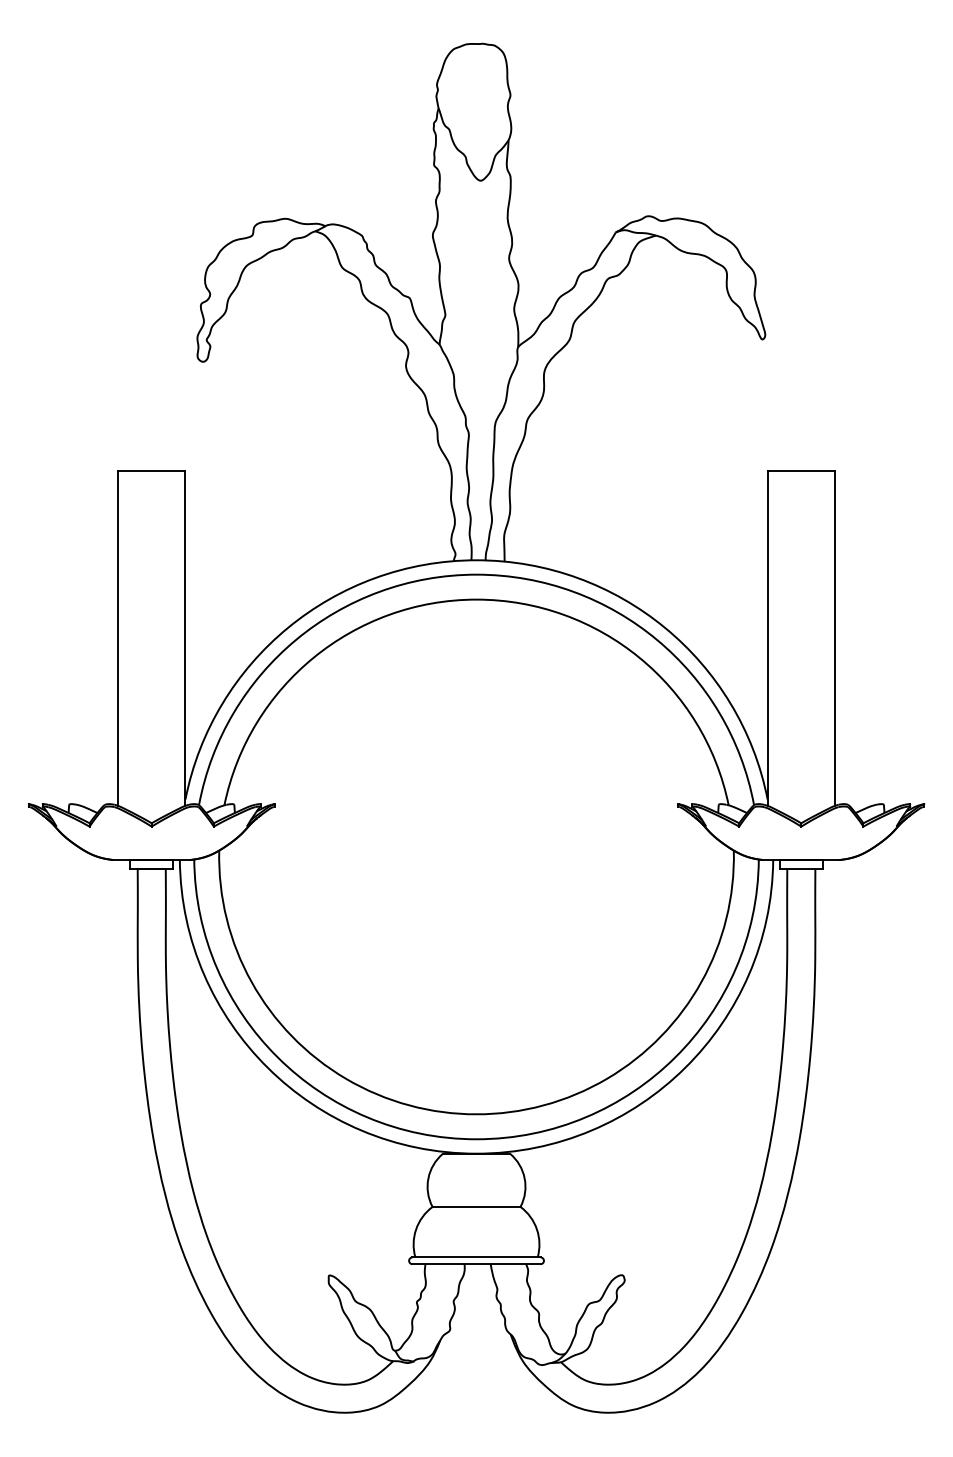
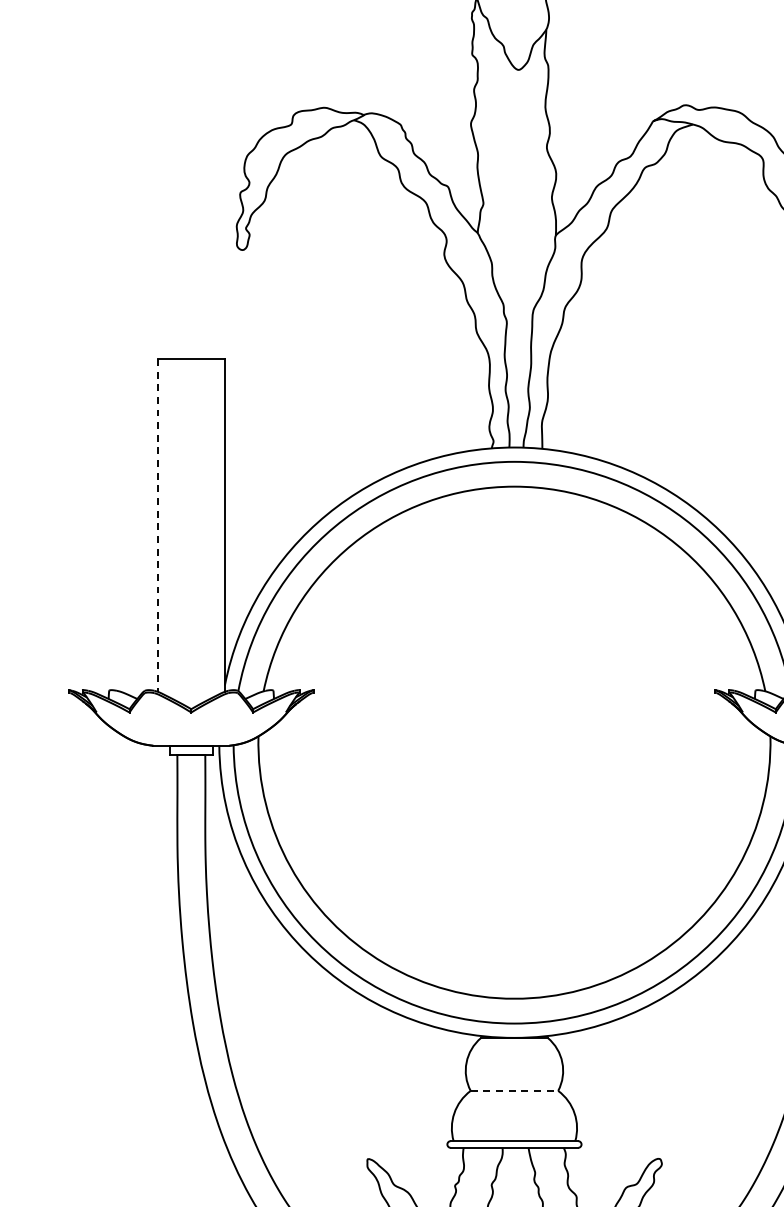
line: (118, 639) -> (158, 526), solid -> dashed
line: (476, 1206) -> (514, 1090), solid -> dashed

